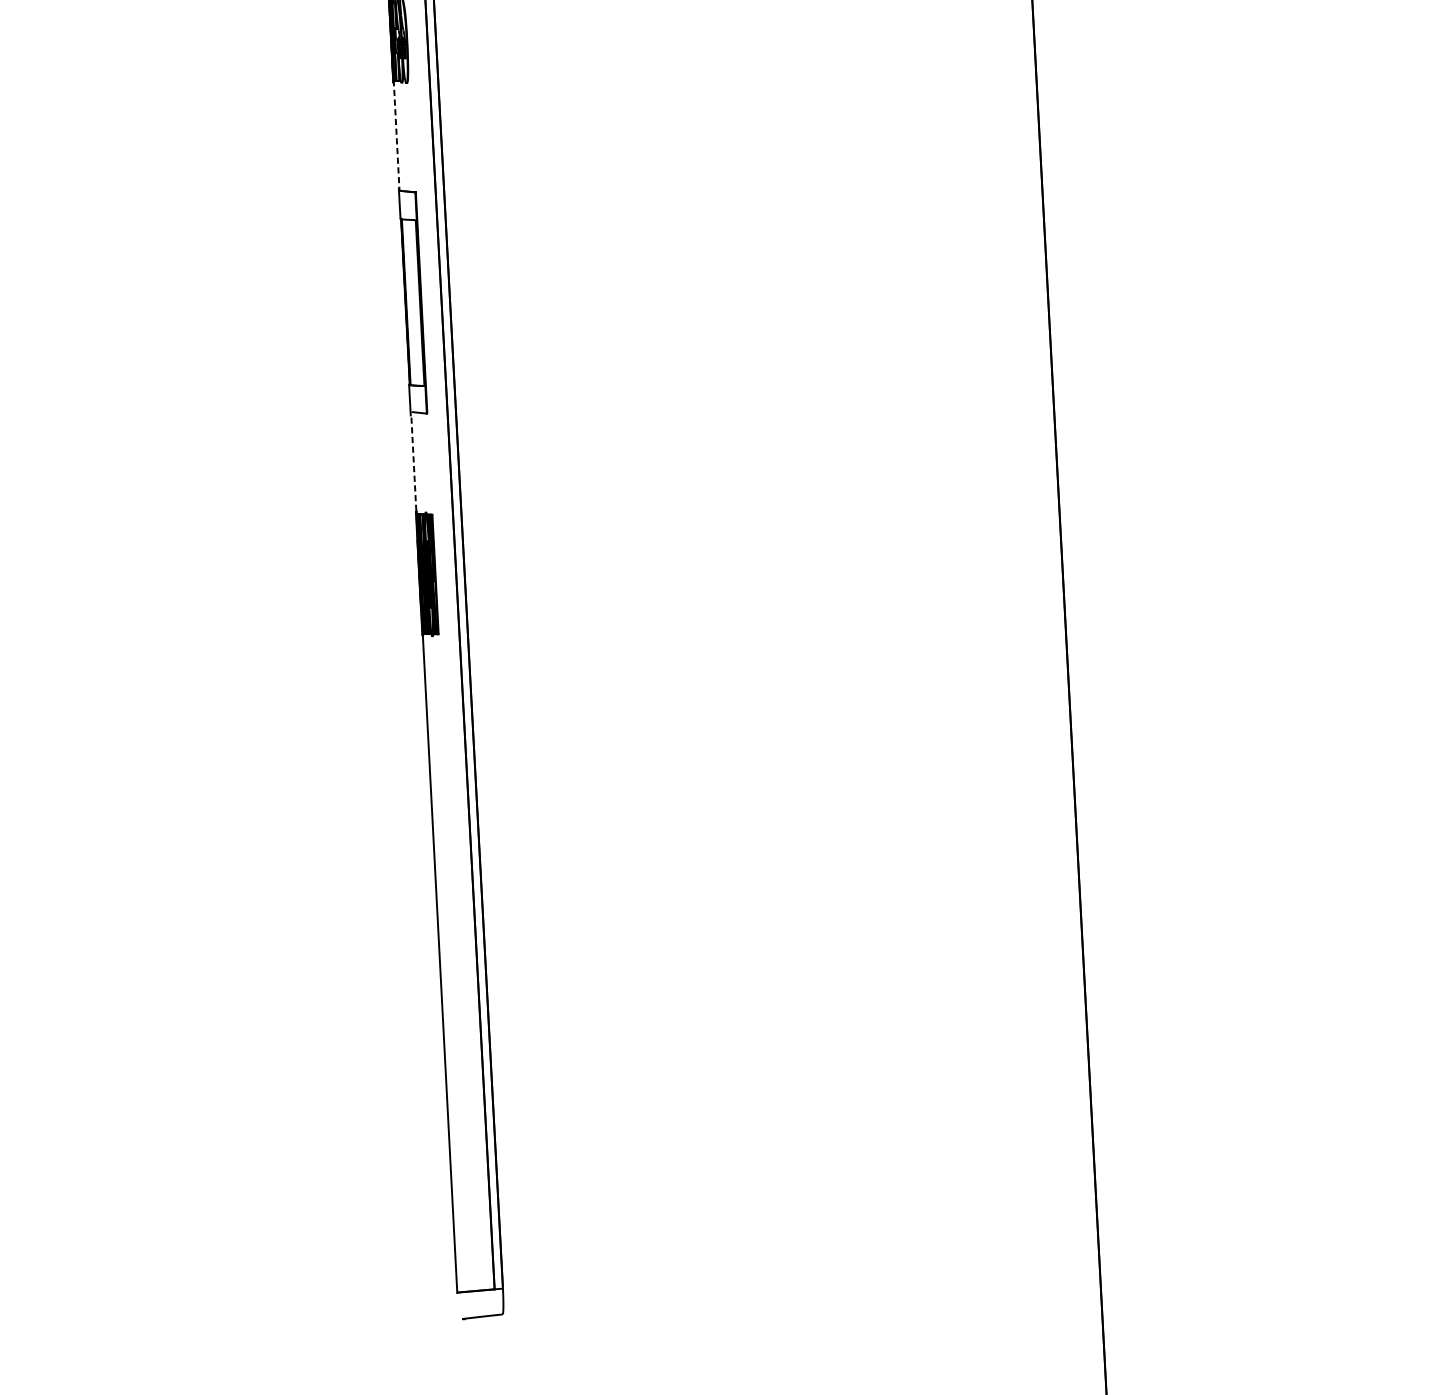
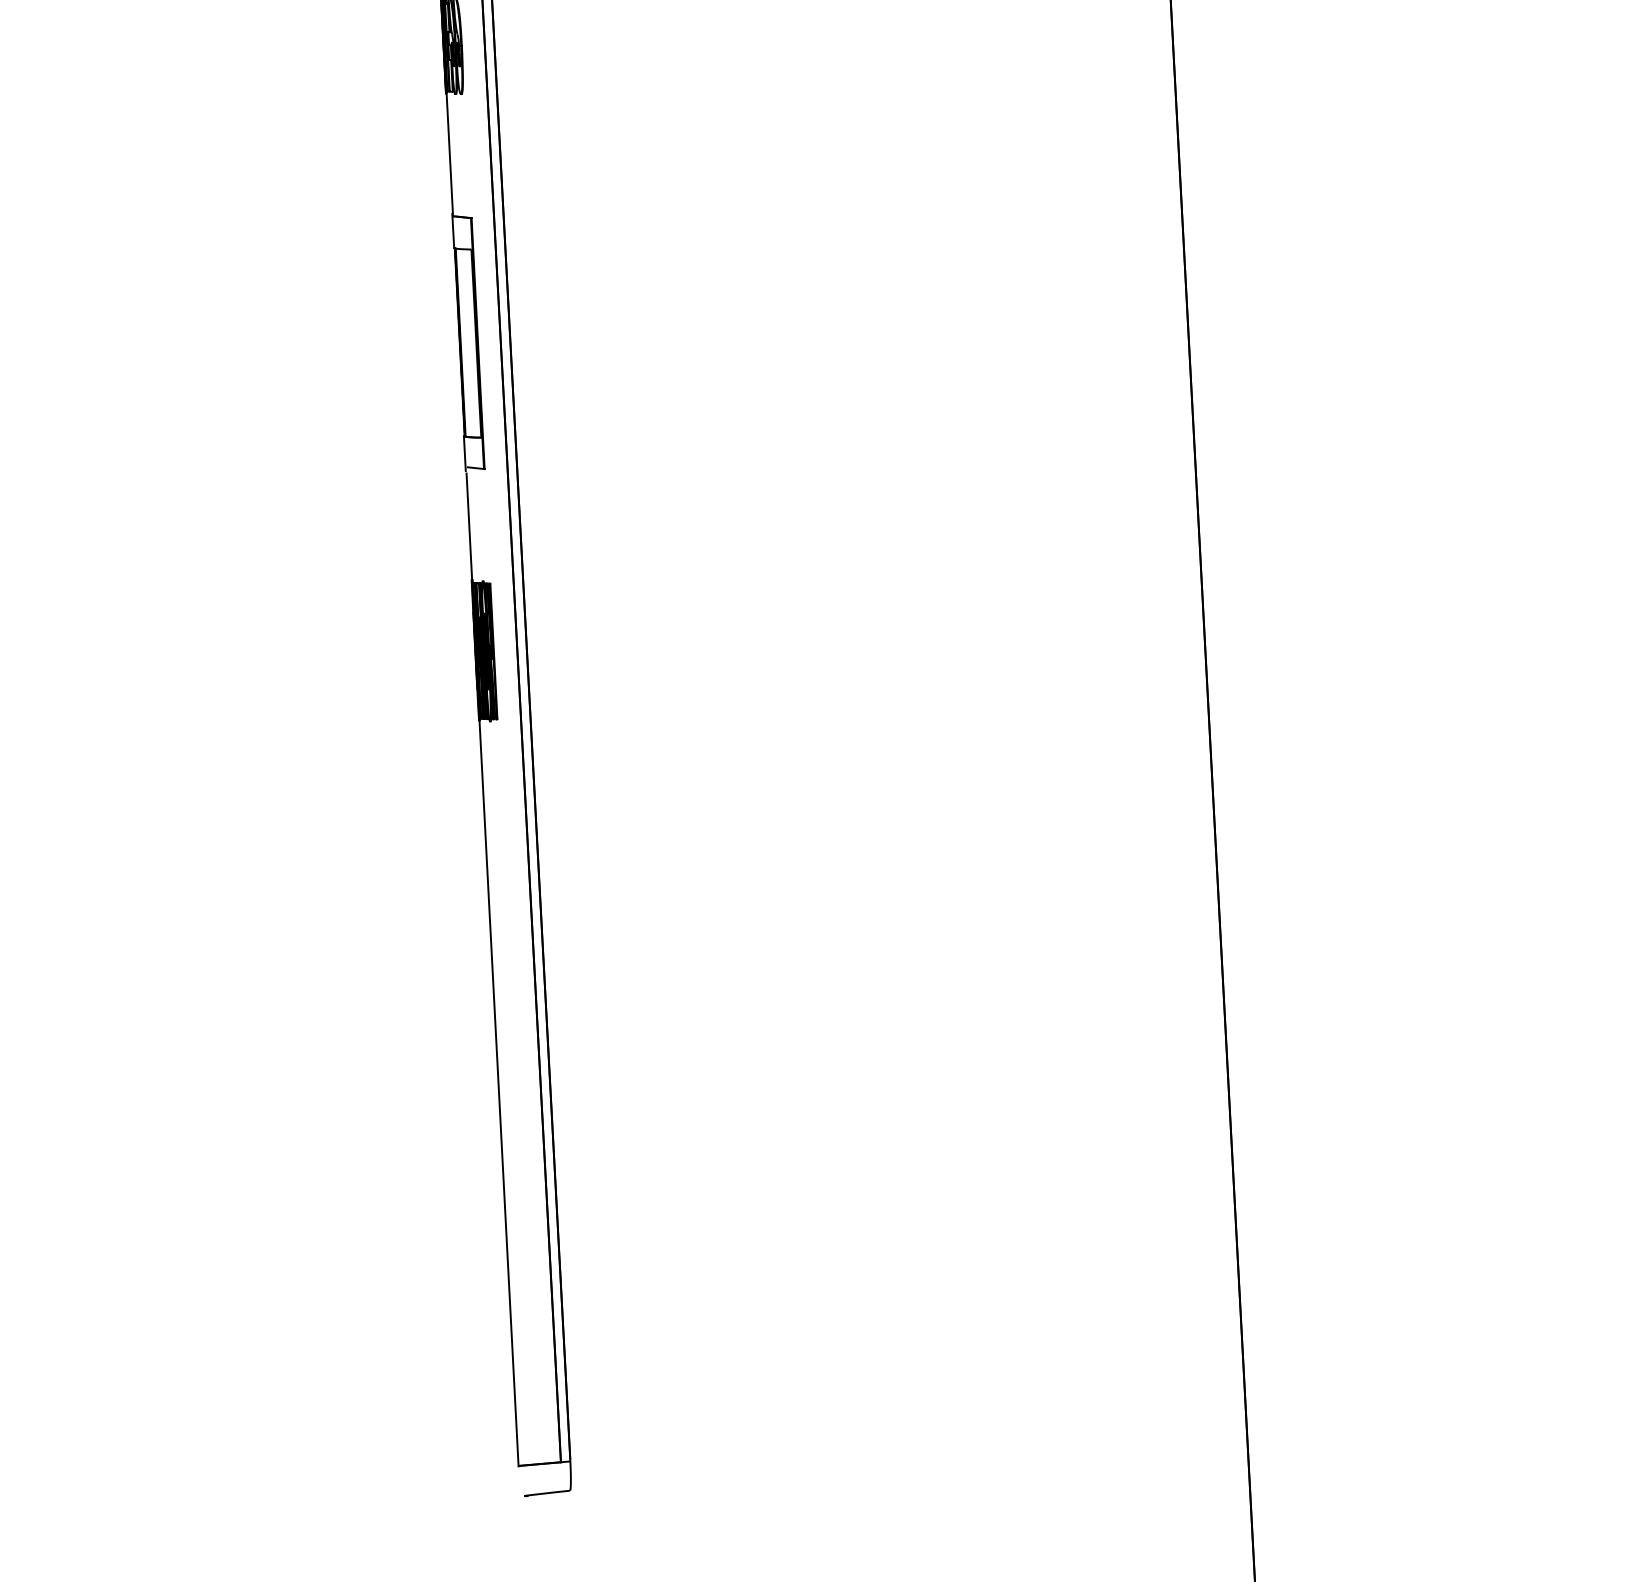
line: (396, 135) -> (449, 153), dashed -> solid
line: (414, 465) -> (469, 527), dashed -> solid

